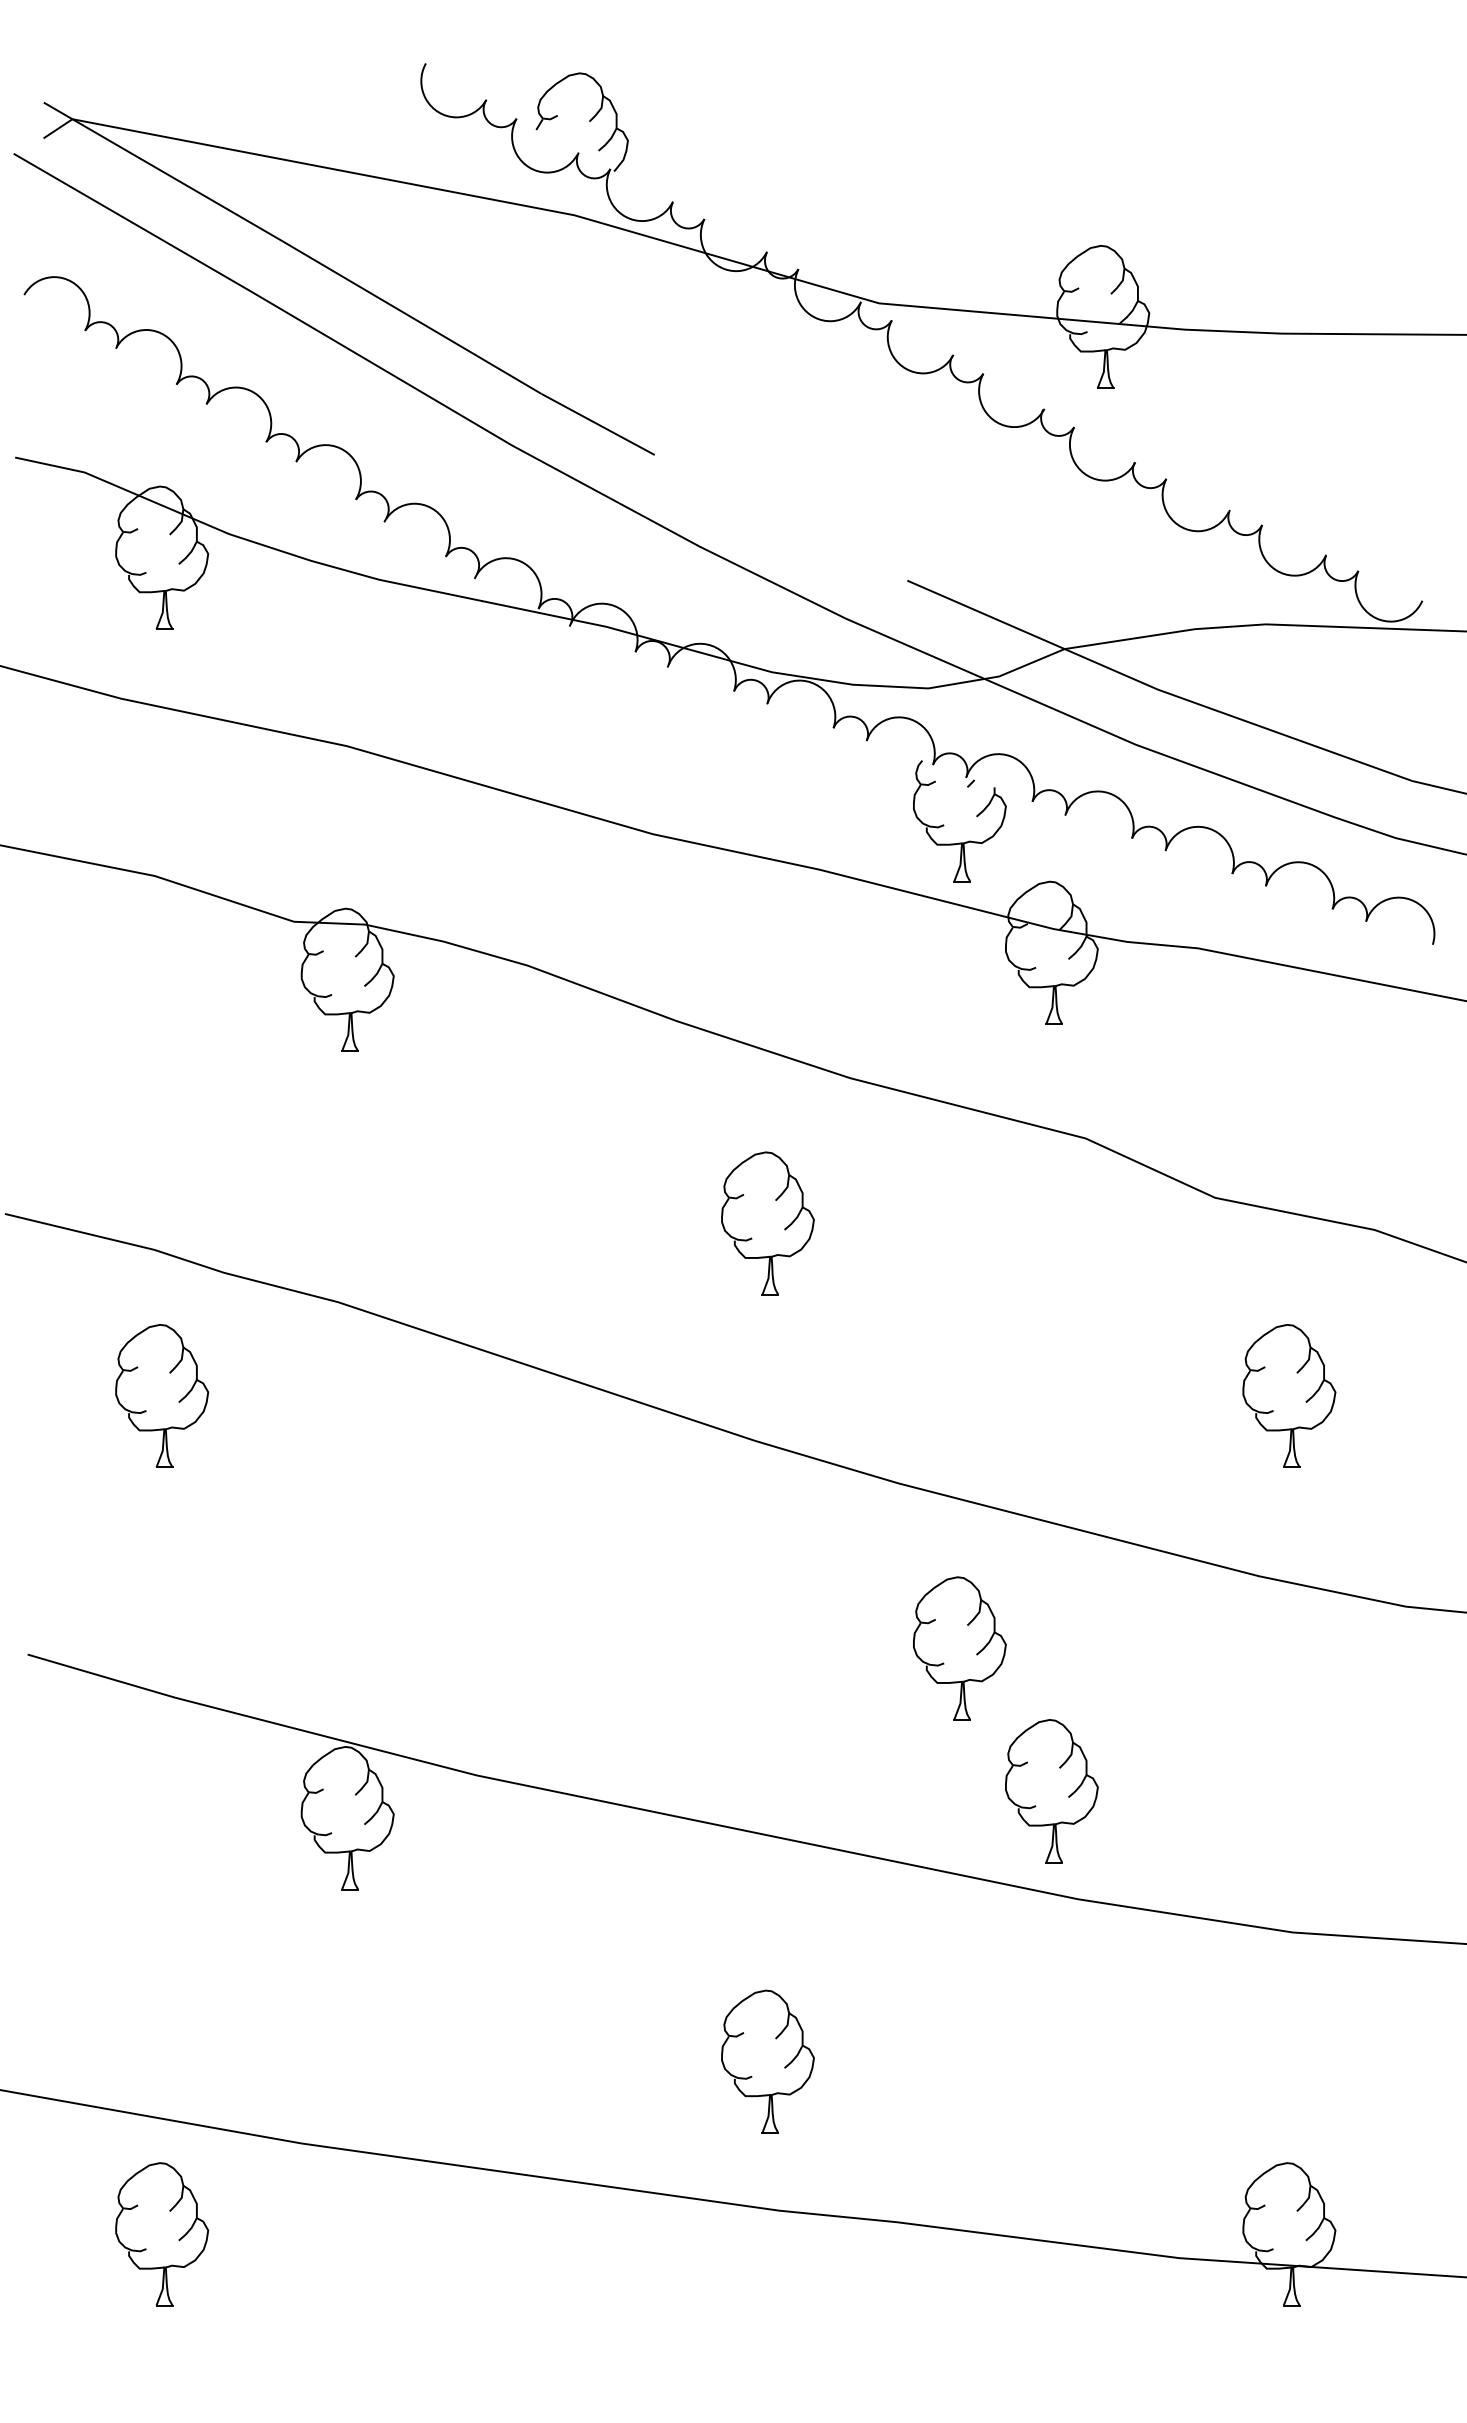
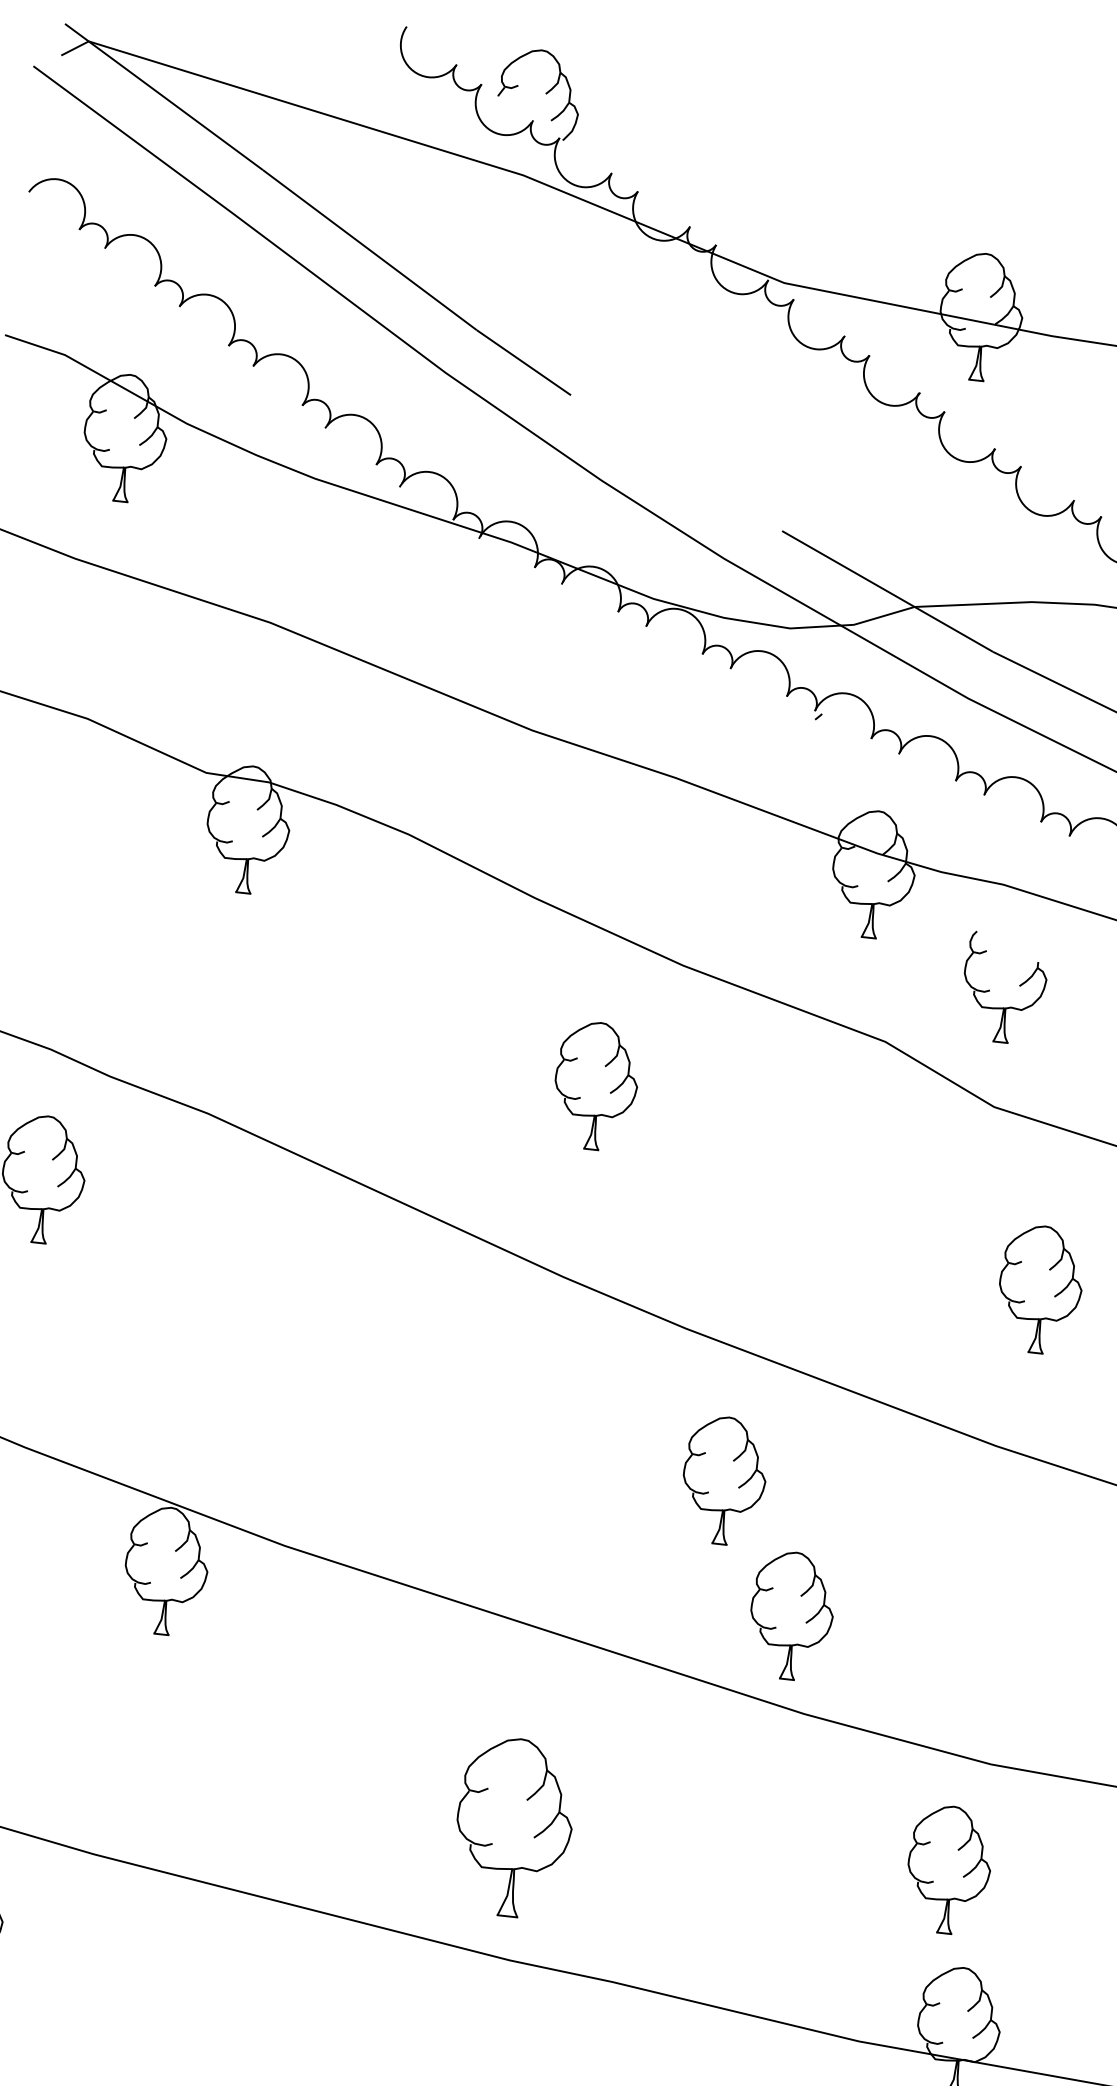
part: (944, 825) -> (990, 990), moved
part: (1258, 2055) -> (948, 1869), added
part: (767, 2061) -> (513, 1827), size x1.4

